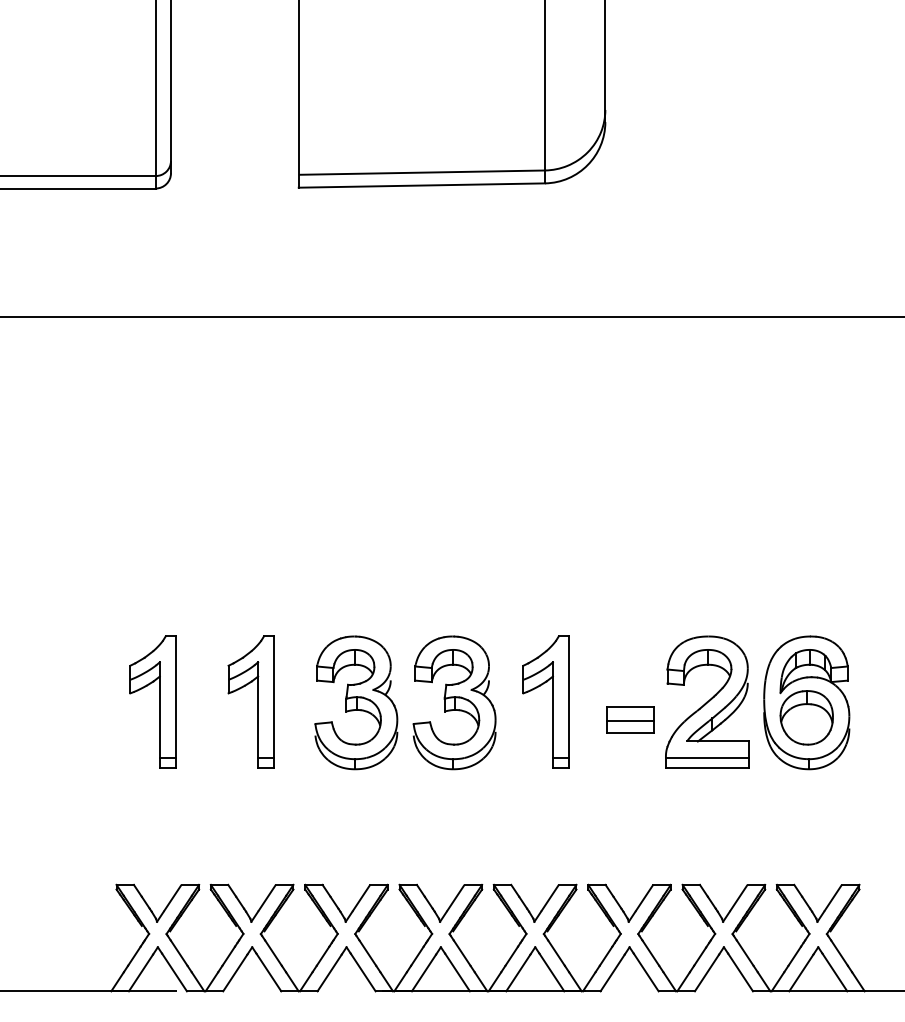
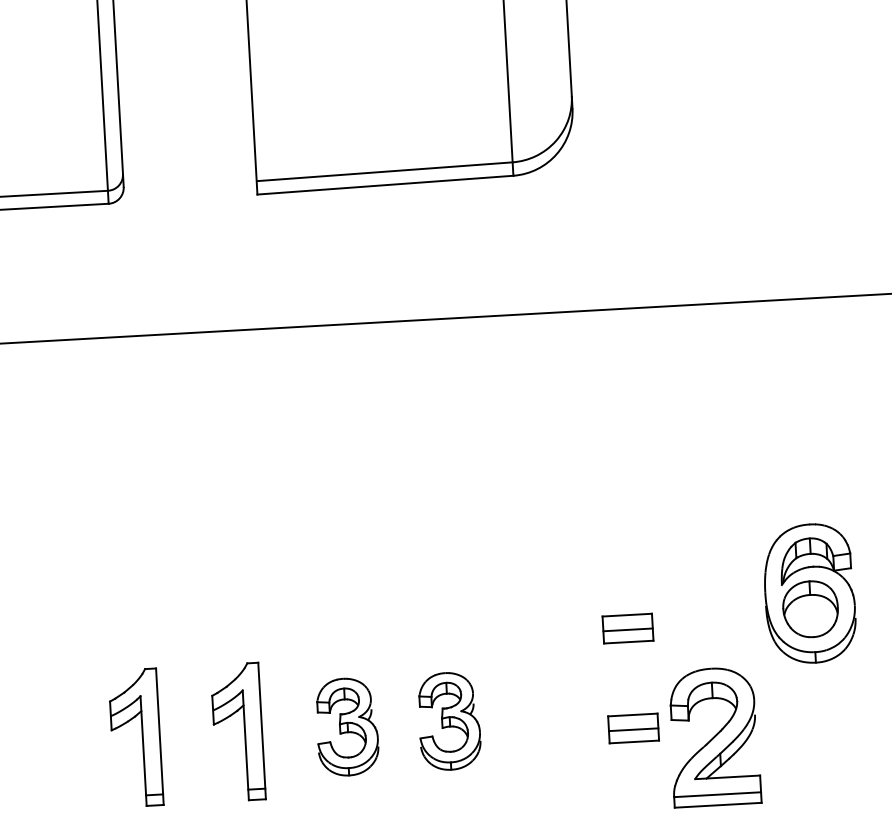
part: (630, 623) -> (627, 628), added
part: (552, 701) -> (551, 714), removed
part: (707, 701) -> (714, 736), moved
part: (356, 702) -> (347, 726), size x0.7
part: (454, 702) -> (449, 720), size x0.7
part: (806, 702) -> (809, 593), moved

